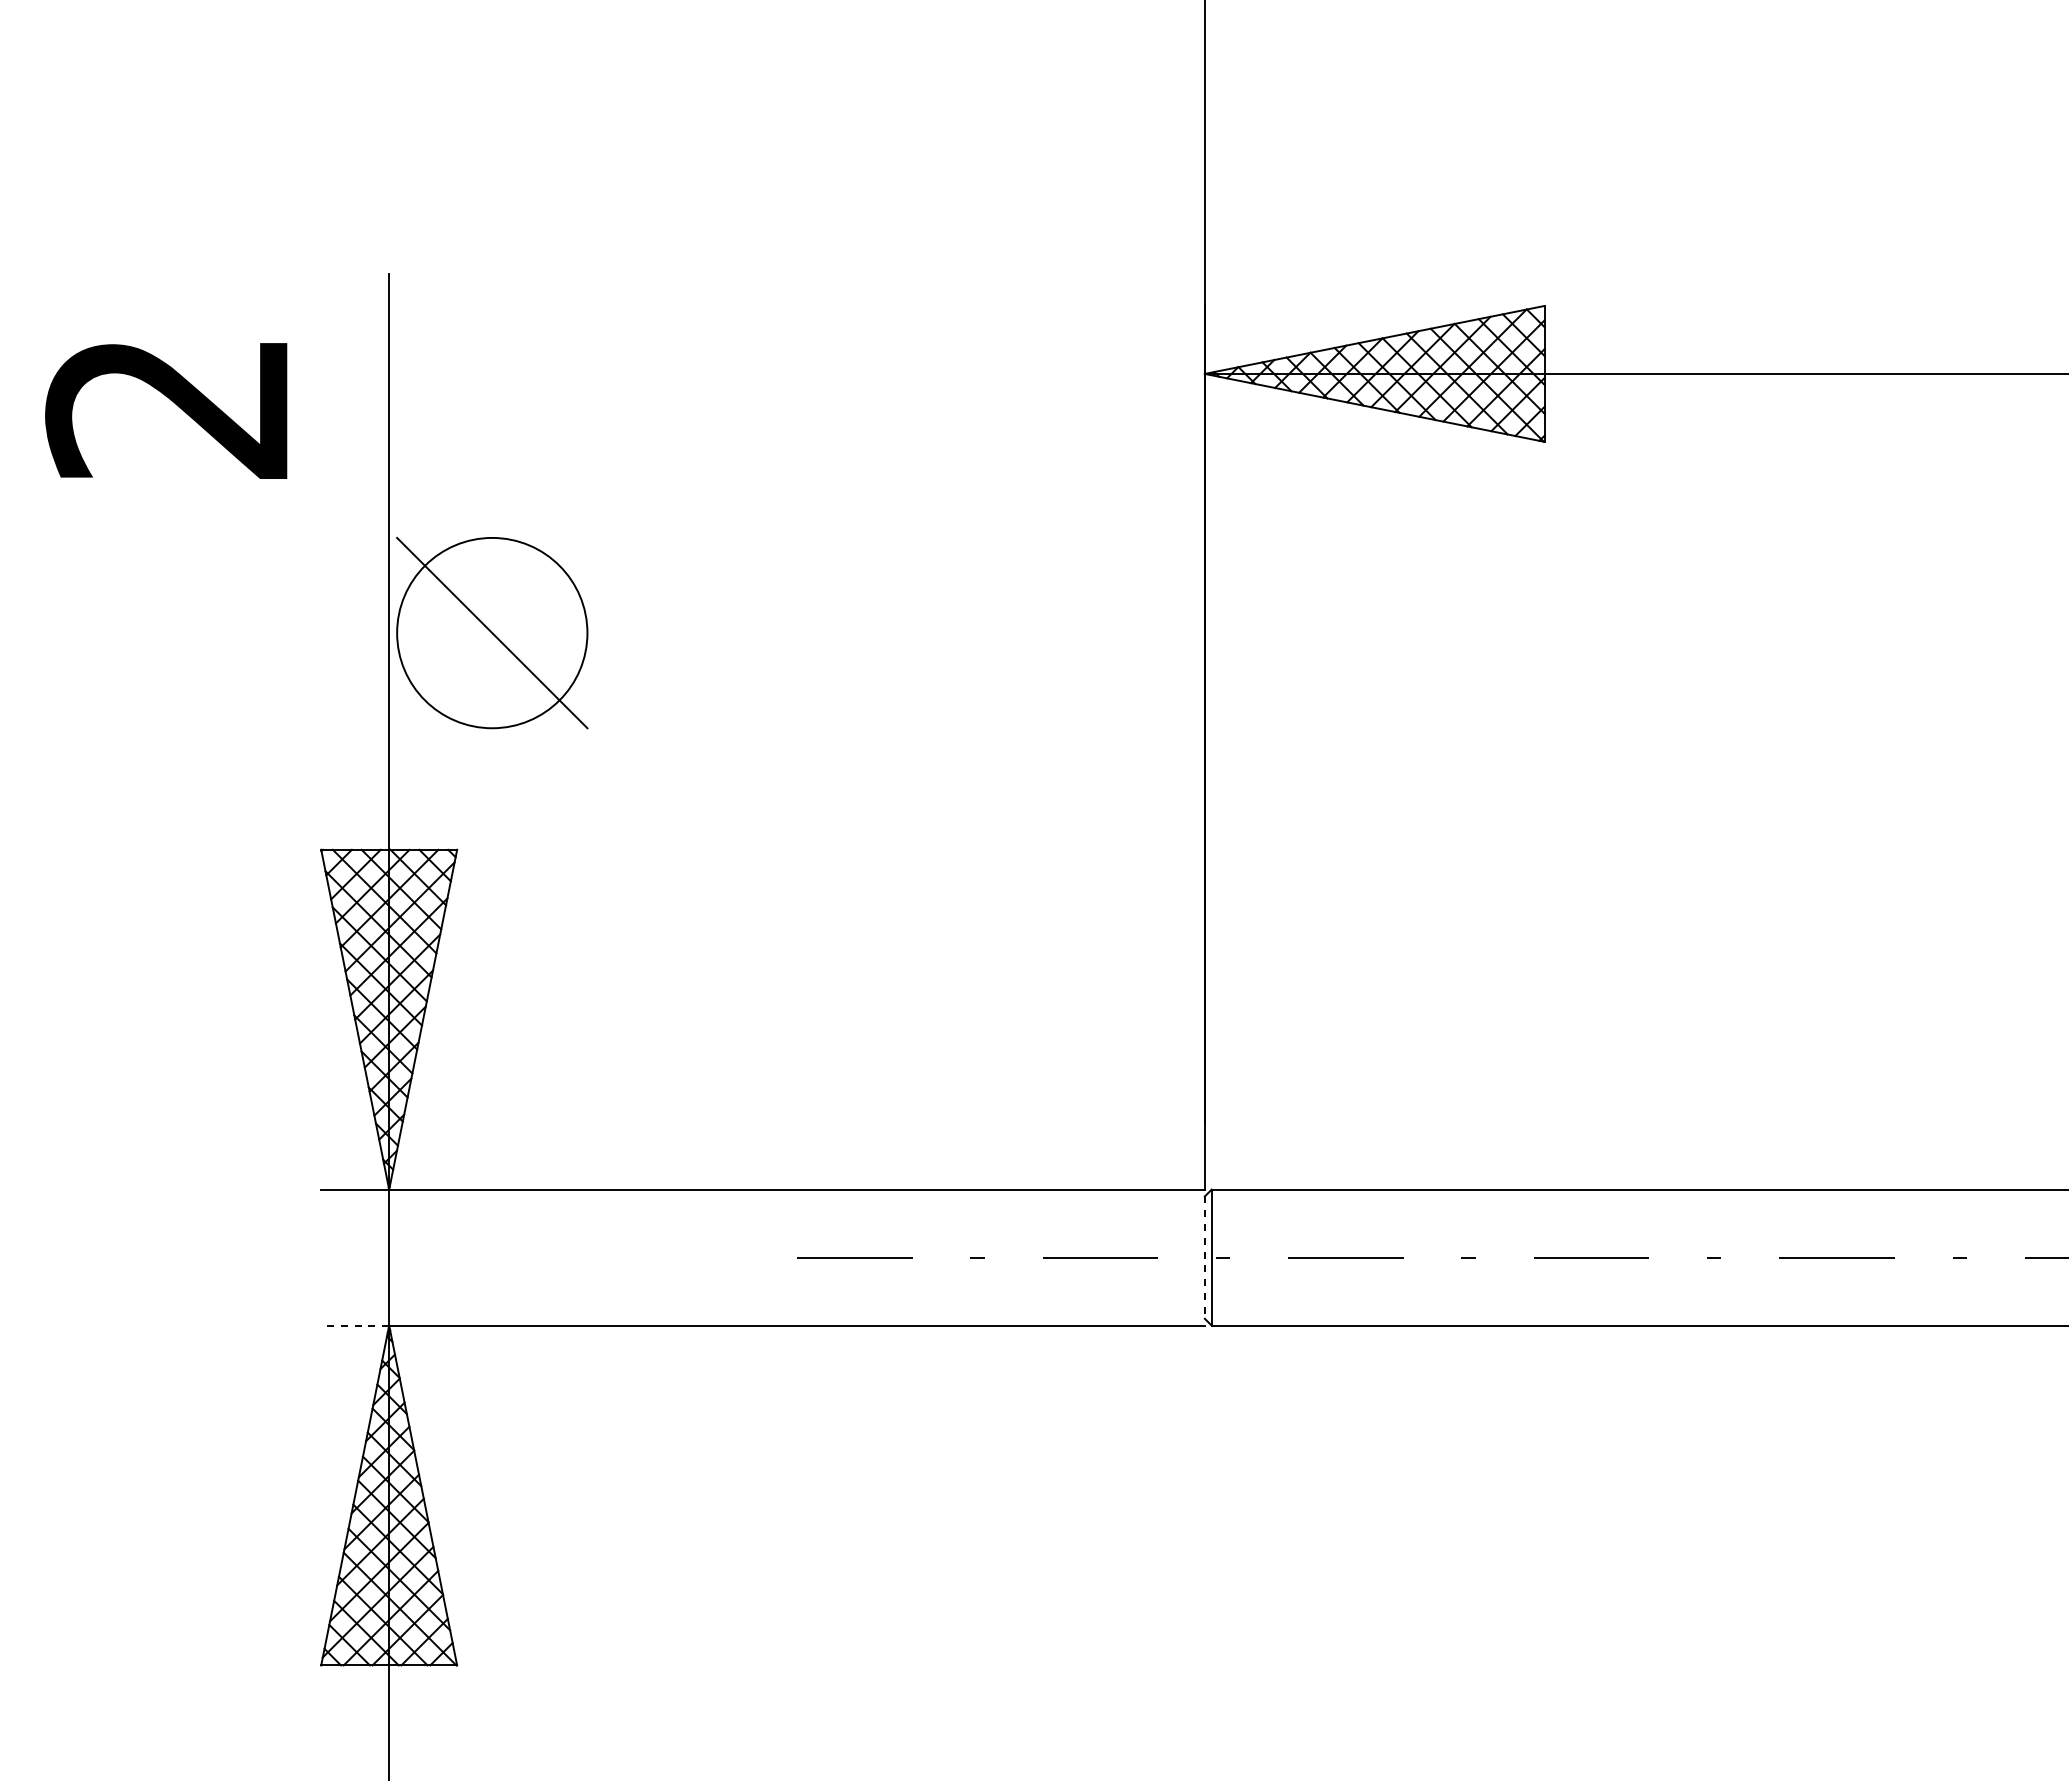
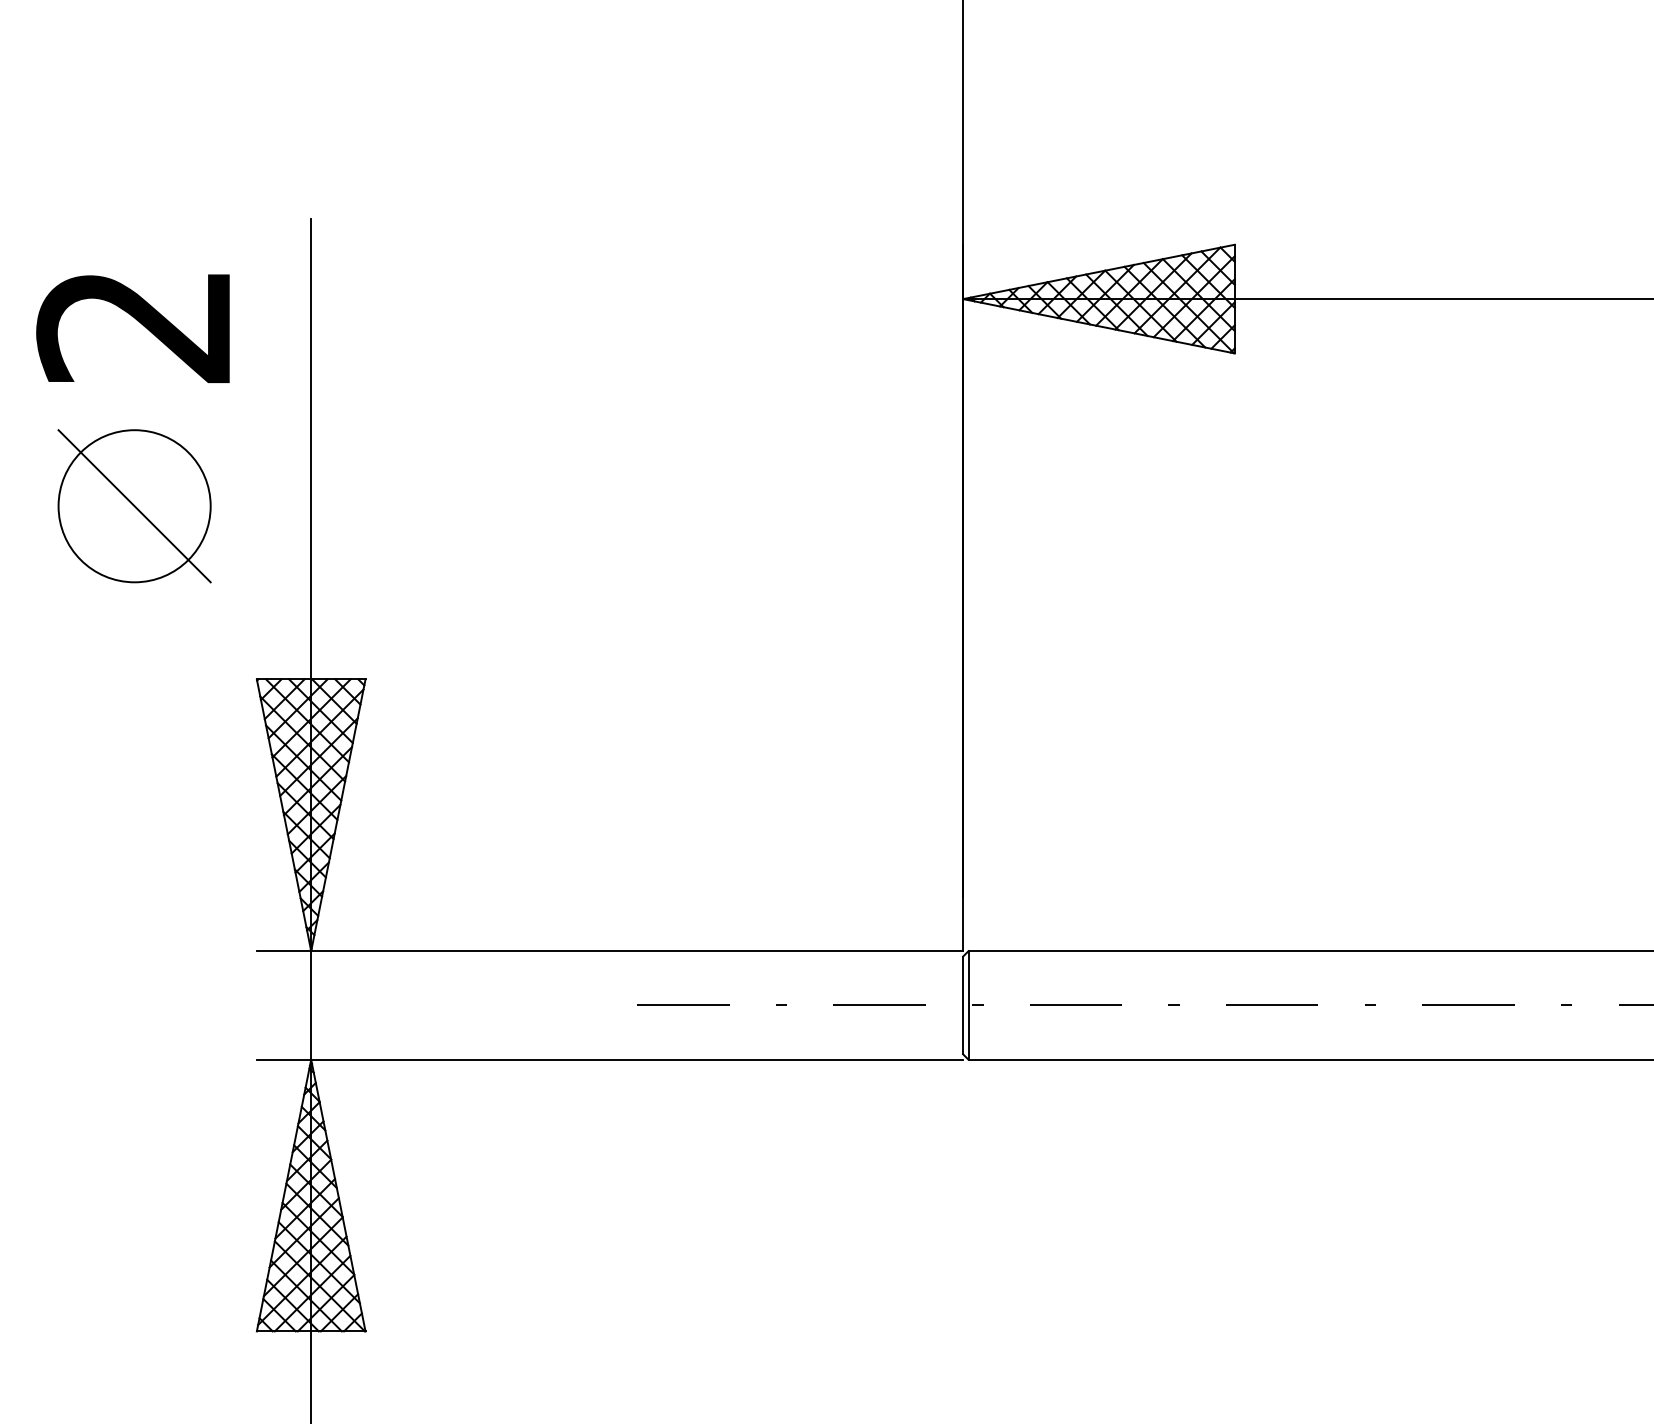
part: (492, 632) -> (134, 505), moved
line: (1204, 1258) -> (962, 1006), dashed -> solid
line: (355, 1325) -> (284, 1059), dashed -> solid

